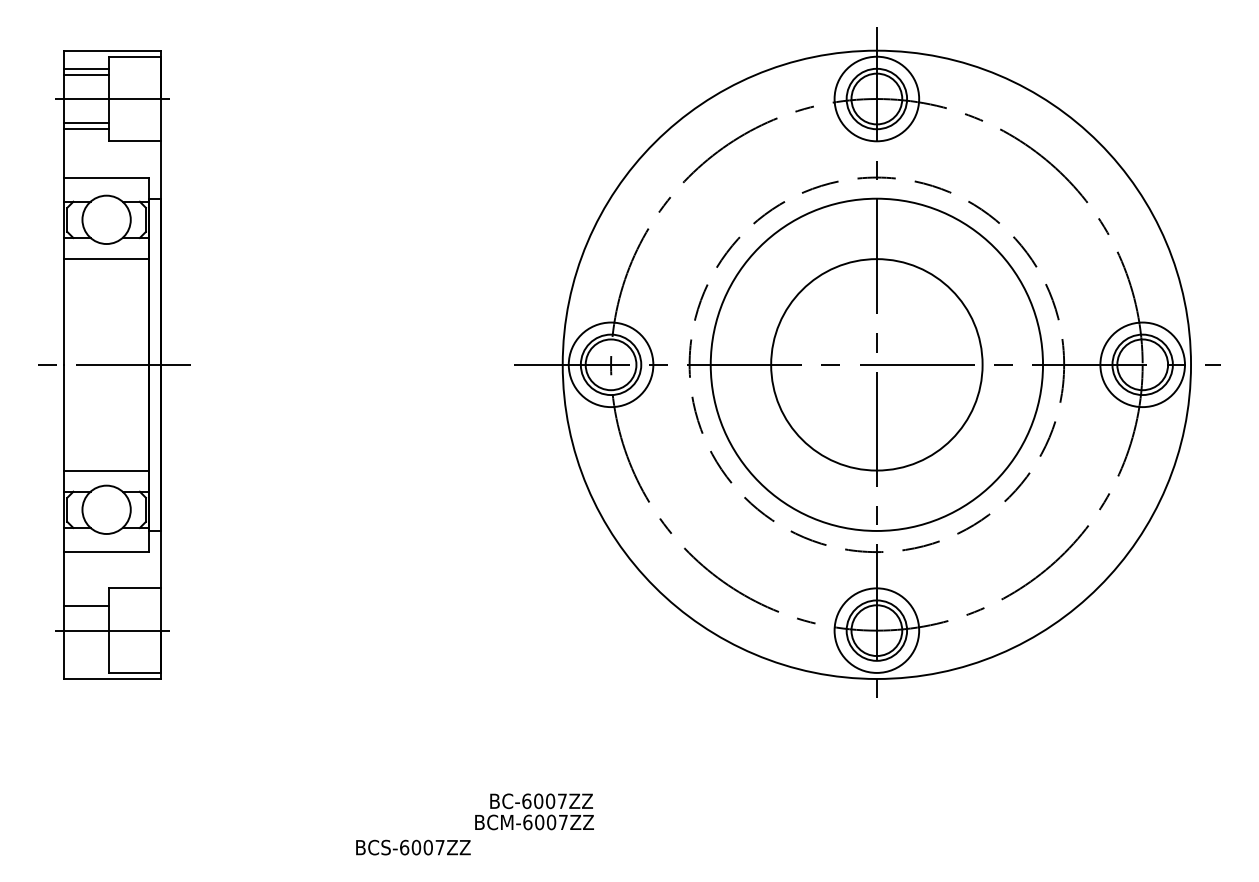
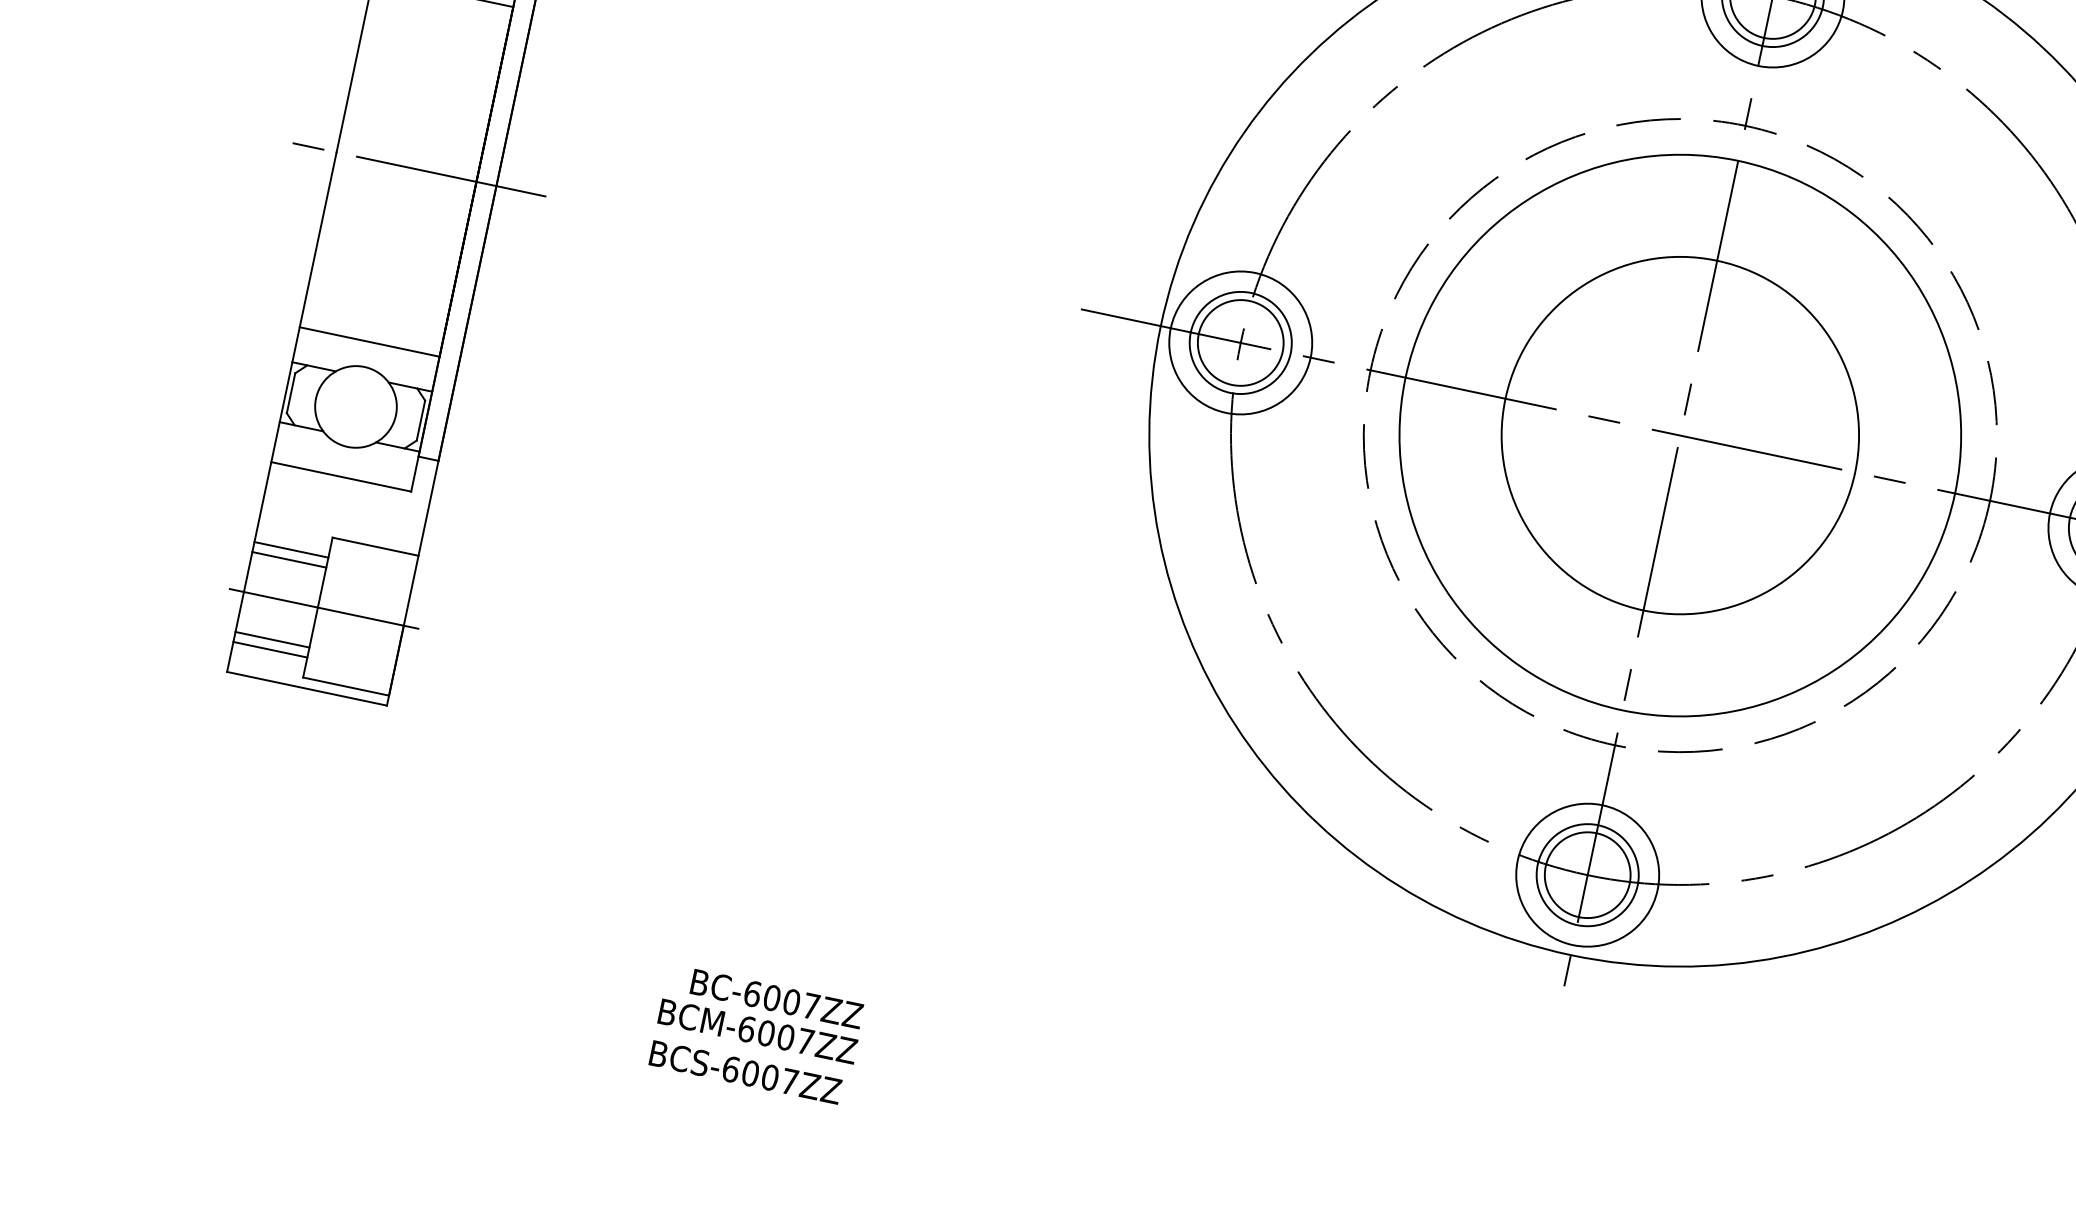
line: (86, 600) -> (291, 549), added
line: (86, 654) -> (272, 639), added
line: (86, 660) -> (270, 649), added
text: (534, 811) -> (761, 1013), moved

